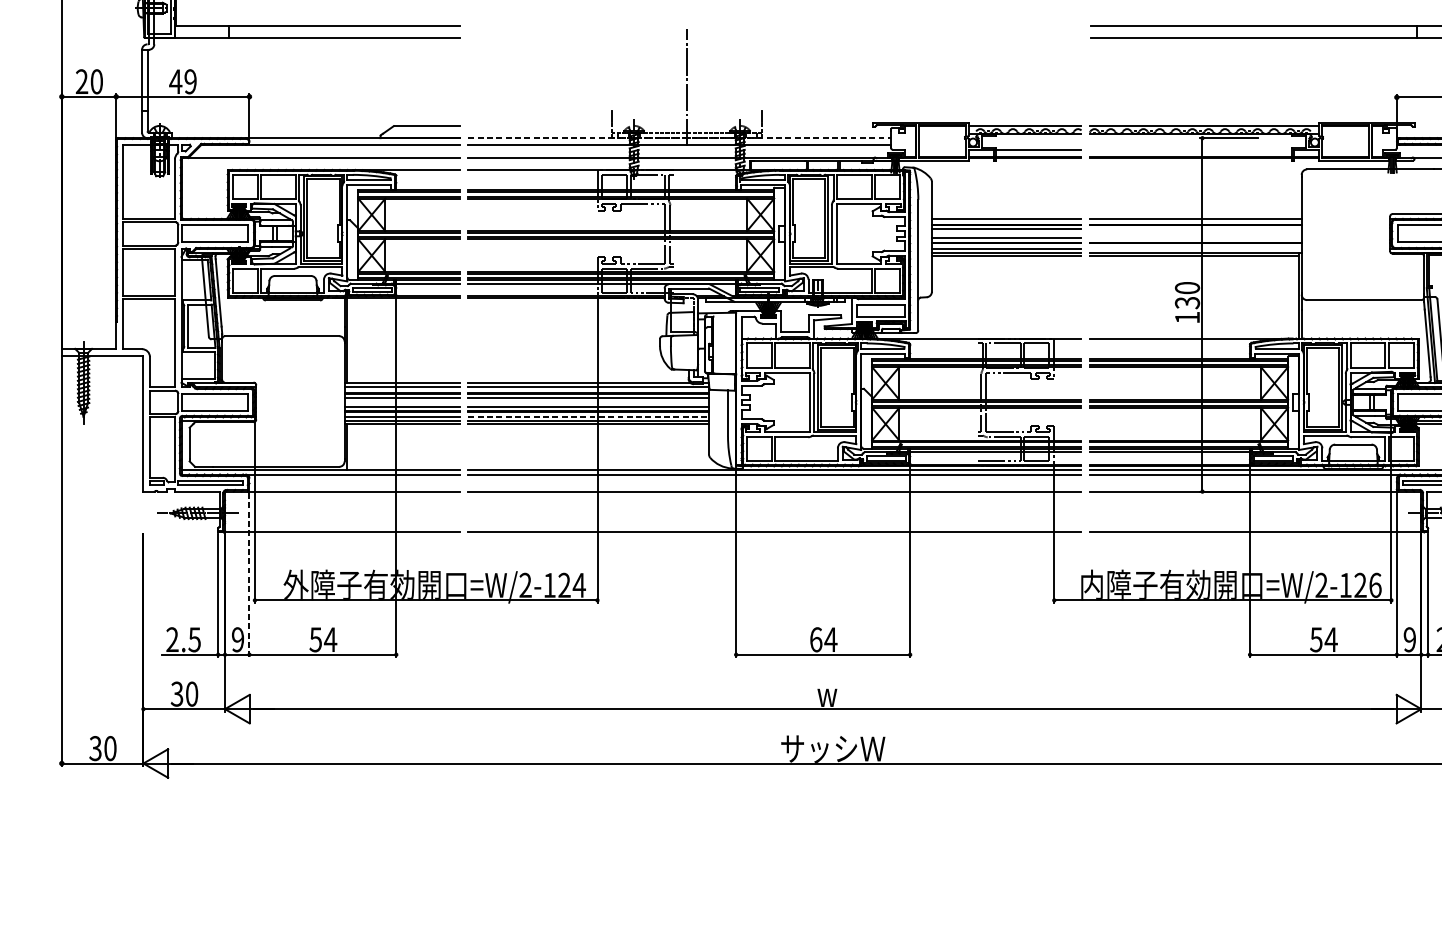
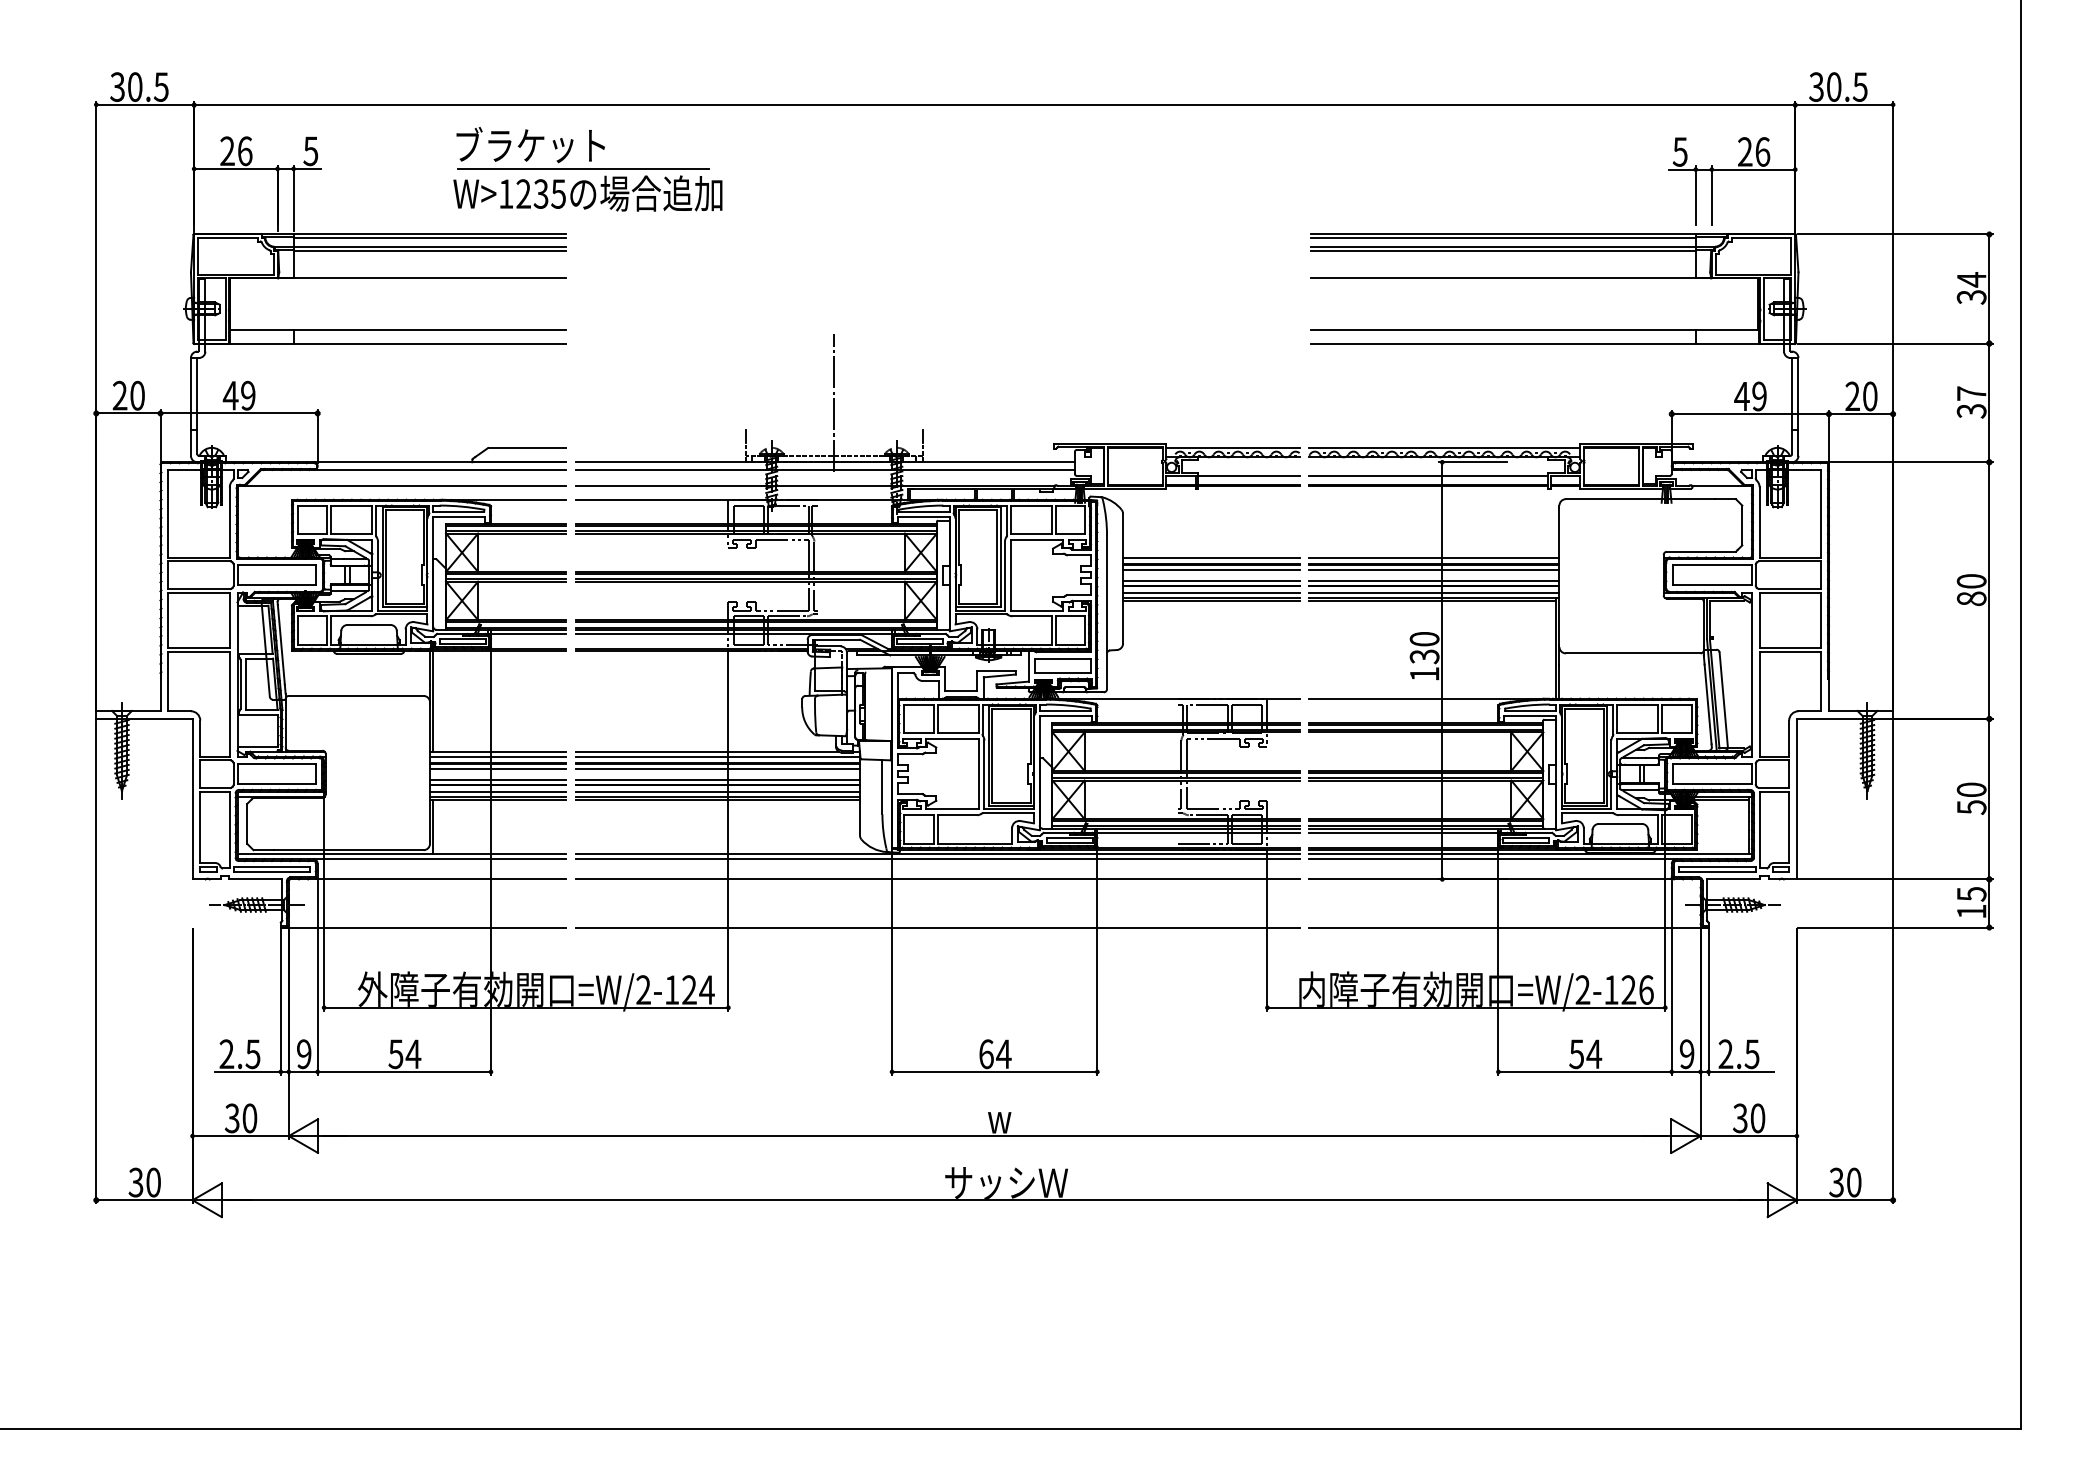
line: (679, 138) -> (825, 462), dashed -> solid
line: (1190, 150) -> (1428, 476), added
line: (1195, 229) -> (1434, 569), added
line: (1195, 238) -> (1434, 580), added
line: (1195, 248) -> (1434, 592), added
line: (588, 417) -> (717, 791), dashed -> solid
line: (249, 575) -> (317, 978), dashed -> solid

